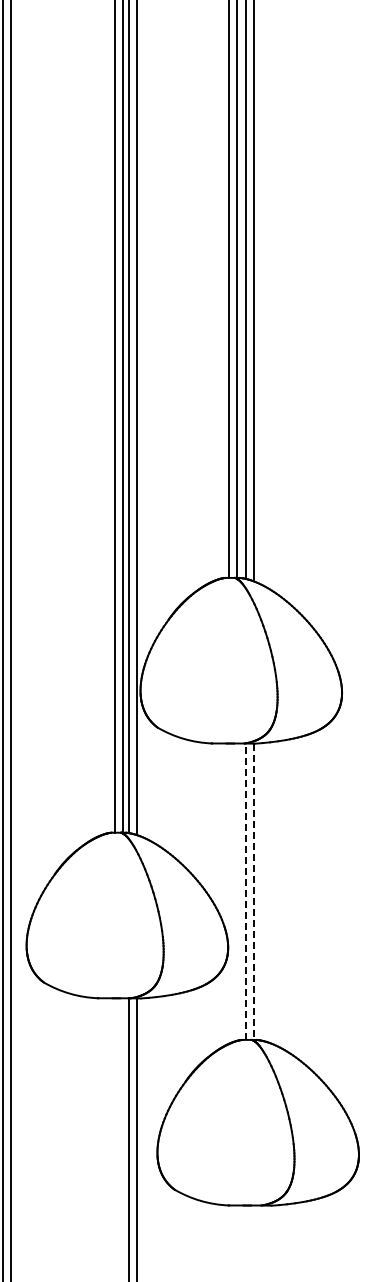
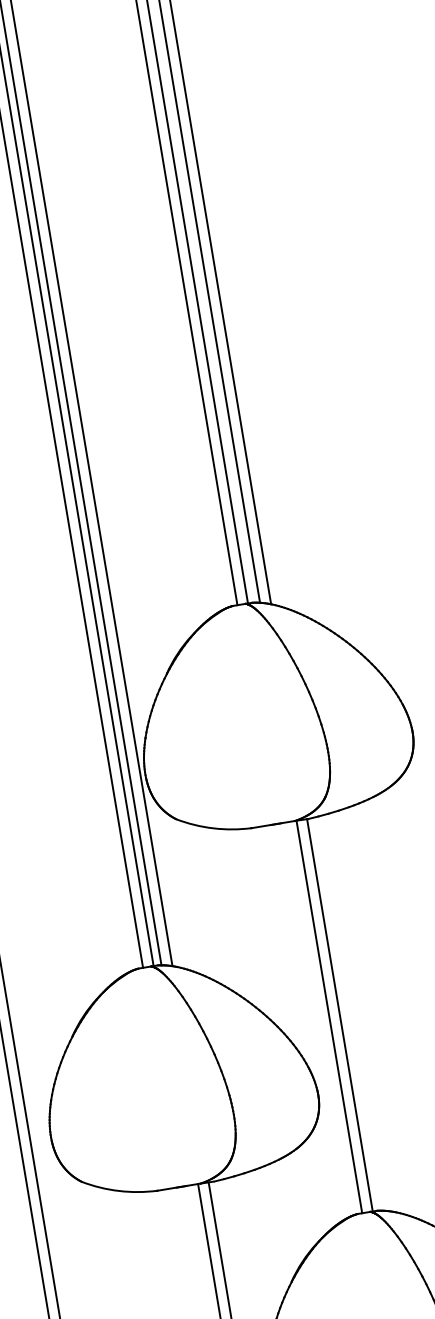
line: (245, 891) -> (328, 1016), dashed -> solid
line: (253, 892) -> (339, 1016), dashed -> solid

